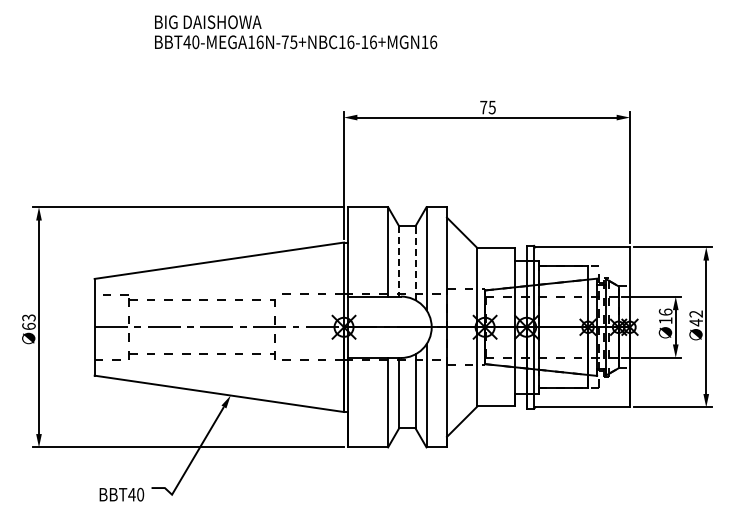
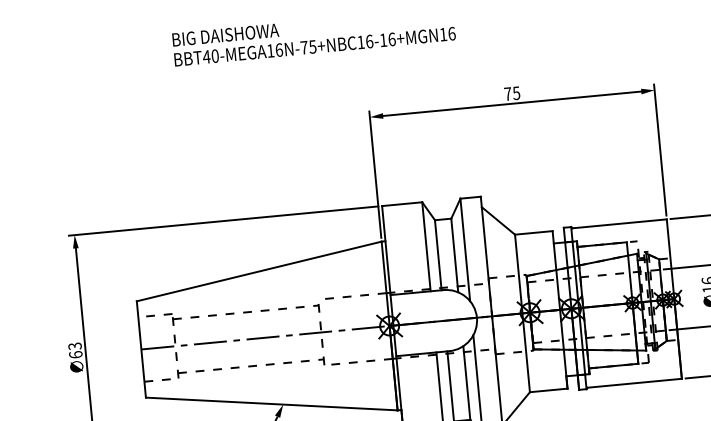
line: (399, 261) -> (438, 255), dashed -> solid
line: (415, 263) -> (454, 255), dashed -> solid

